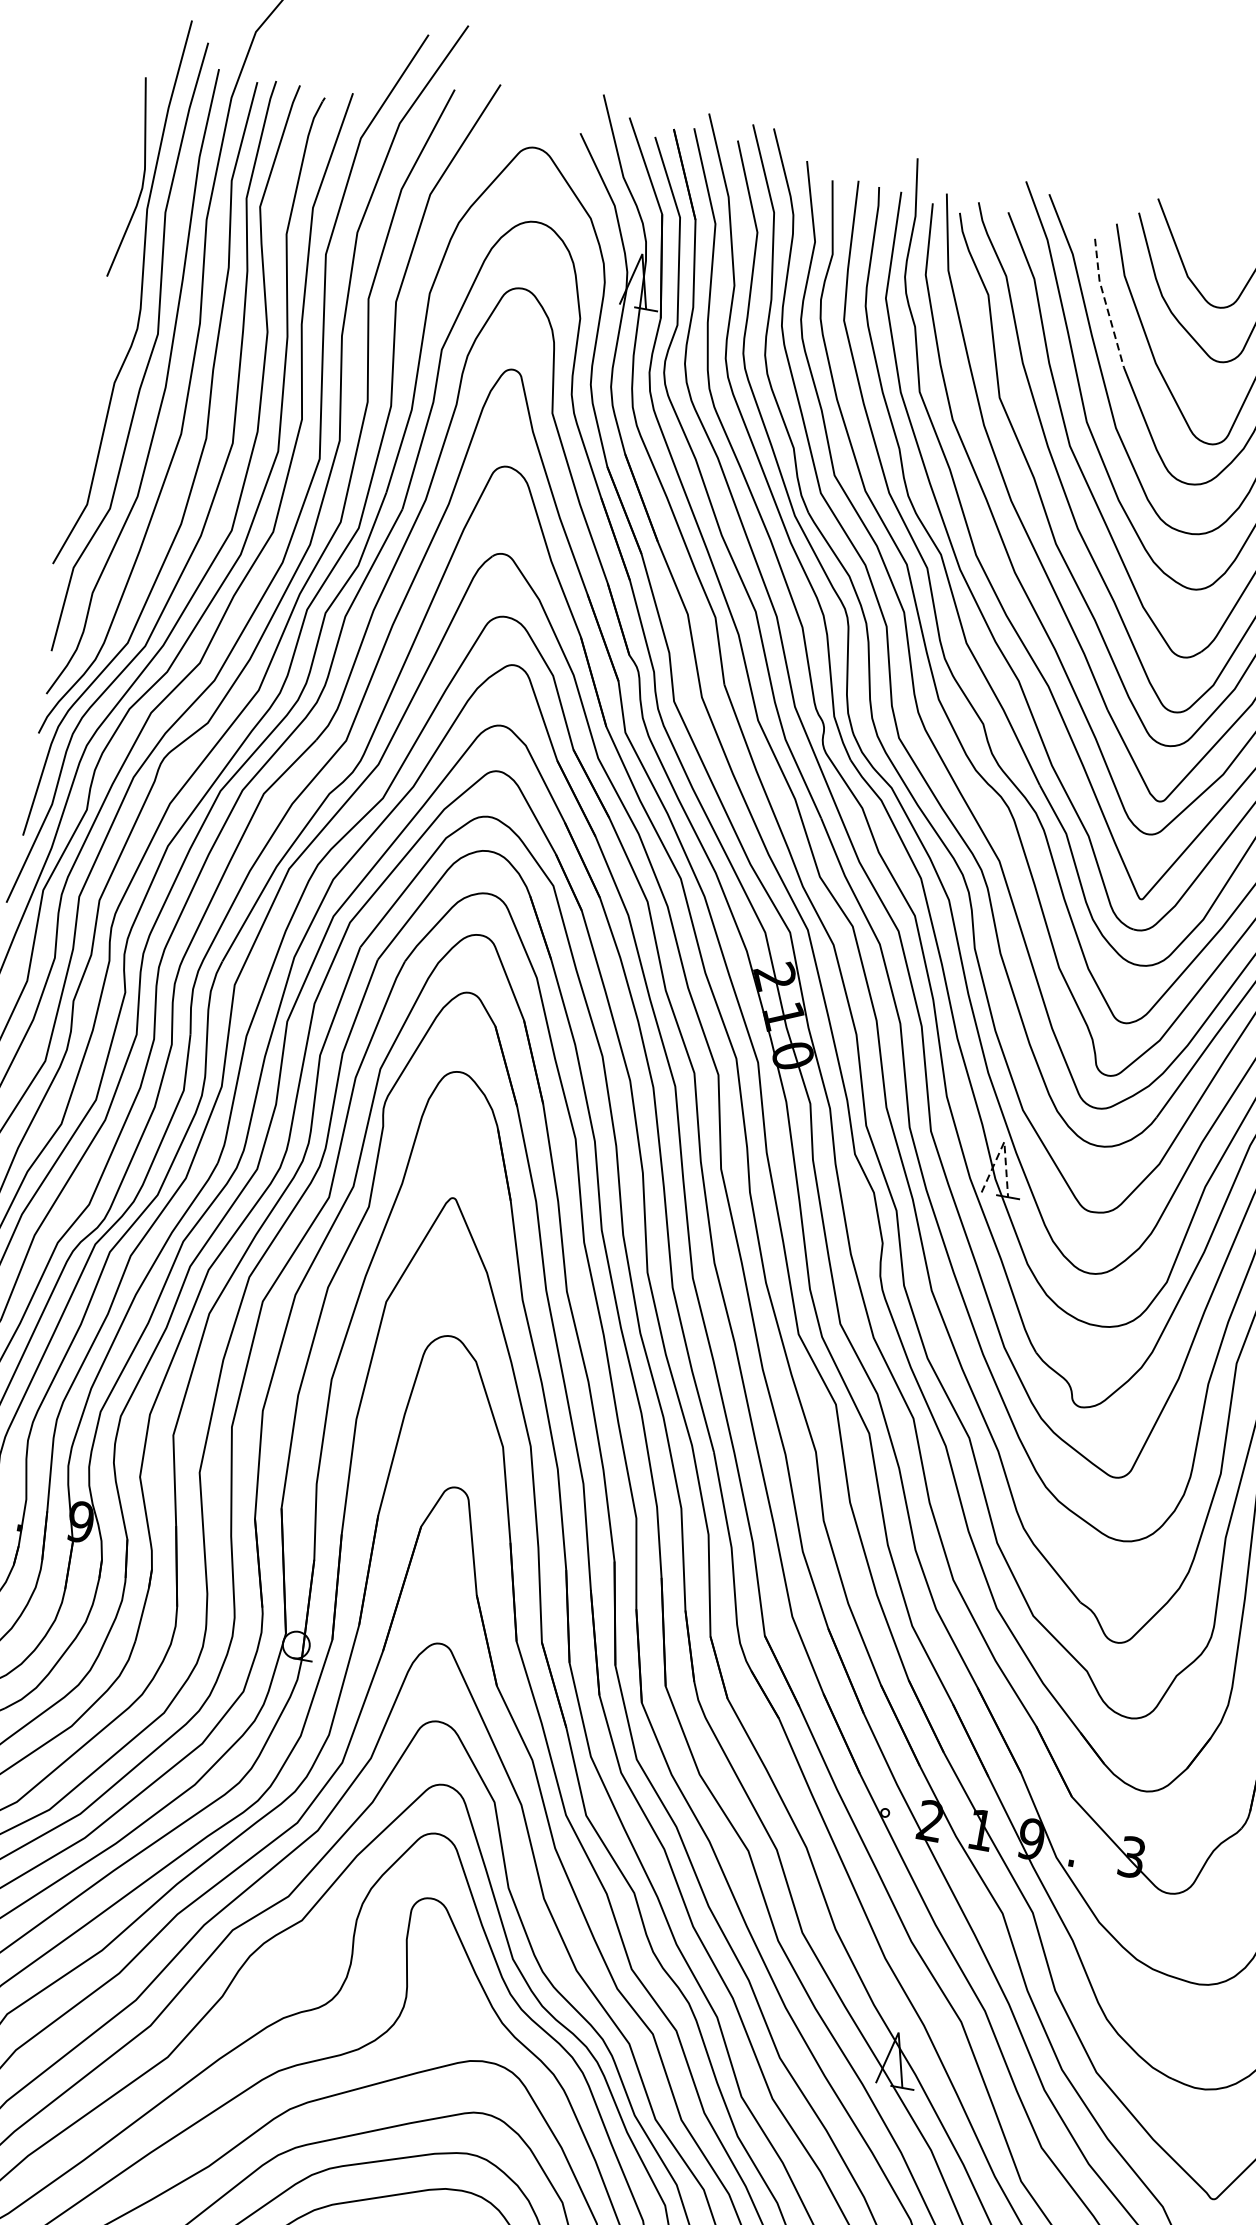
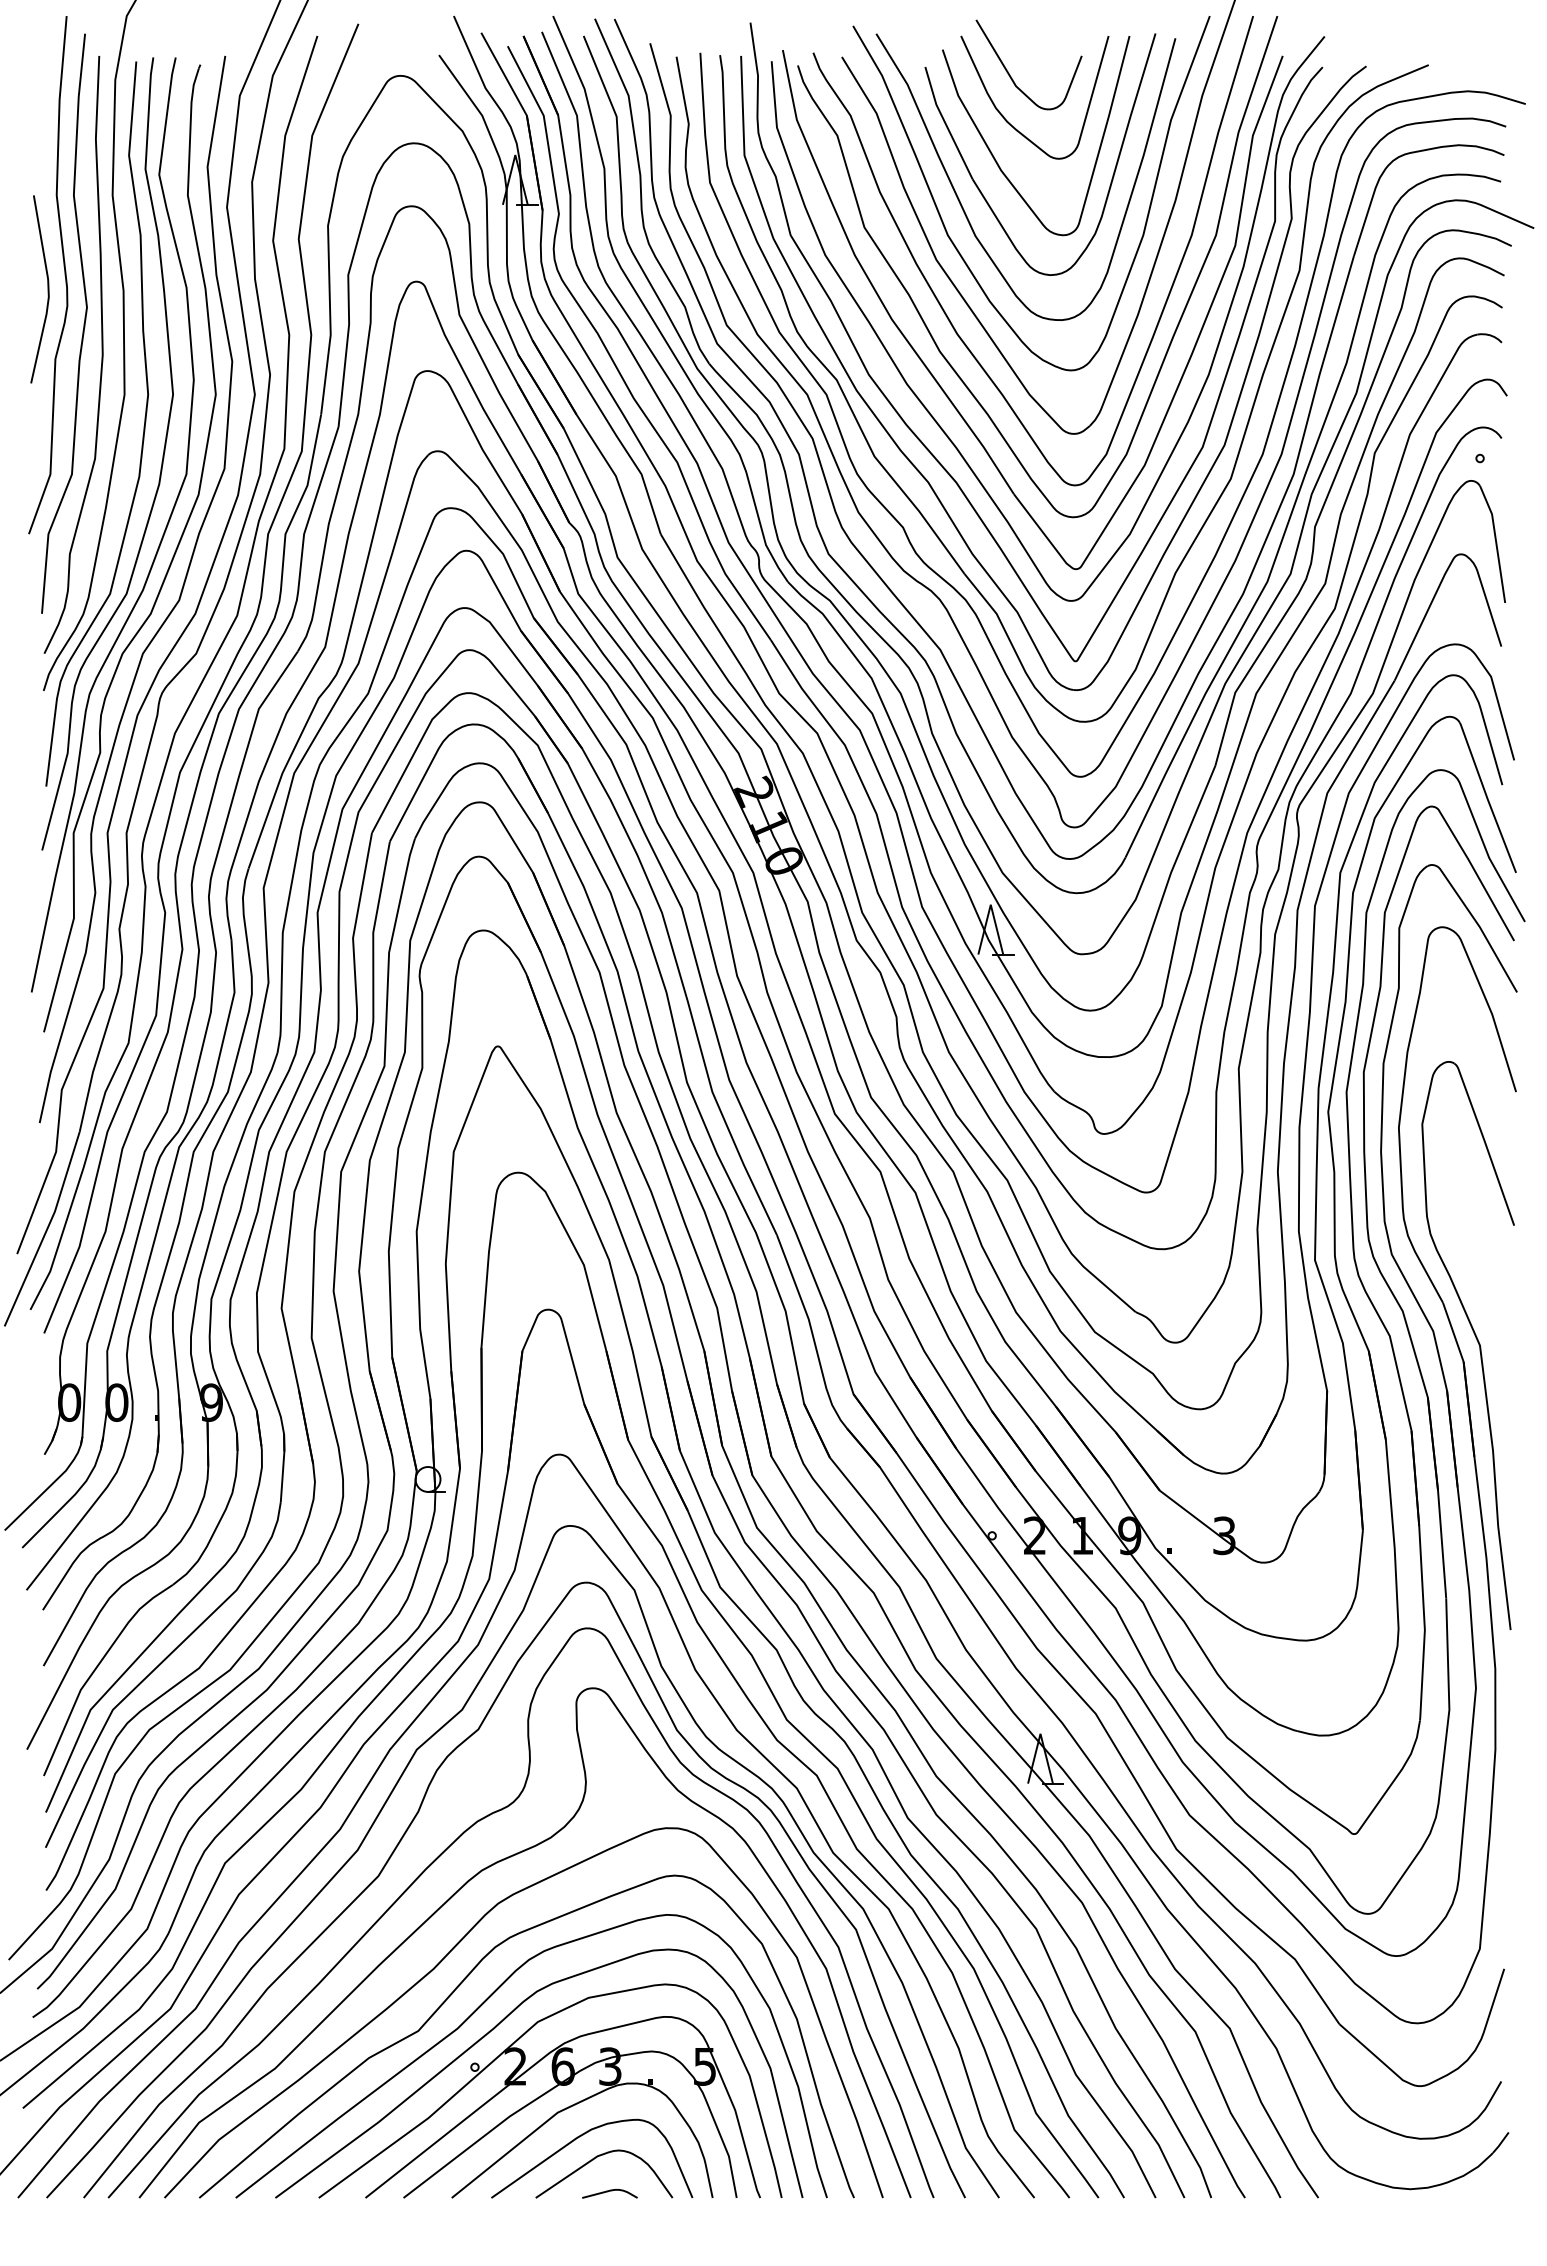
curve: (142, 179) -> (47, 289), moved
line: (1105, 302) -> (945, 123), dashed -> solid
line: (1004, 1141) -> (990, 904), dashed -> solid

